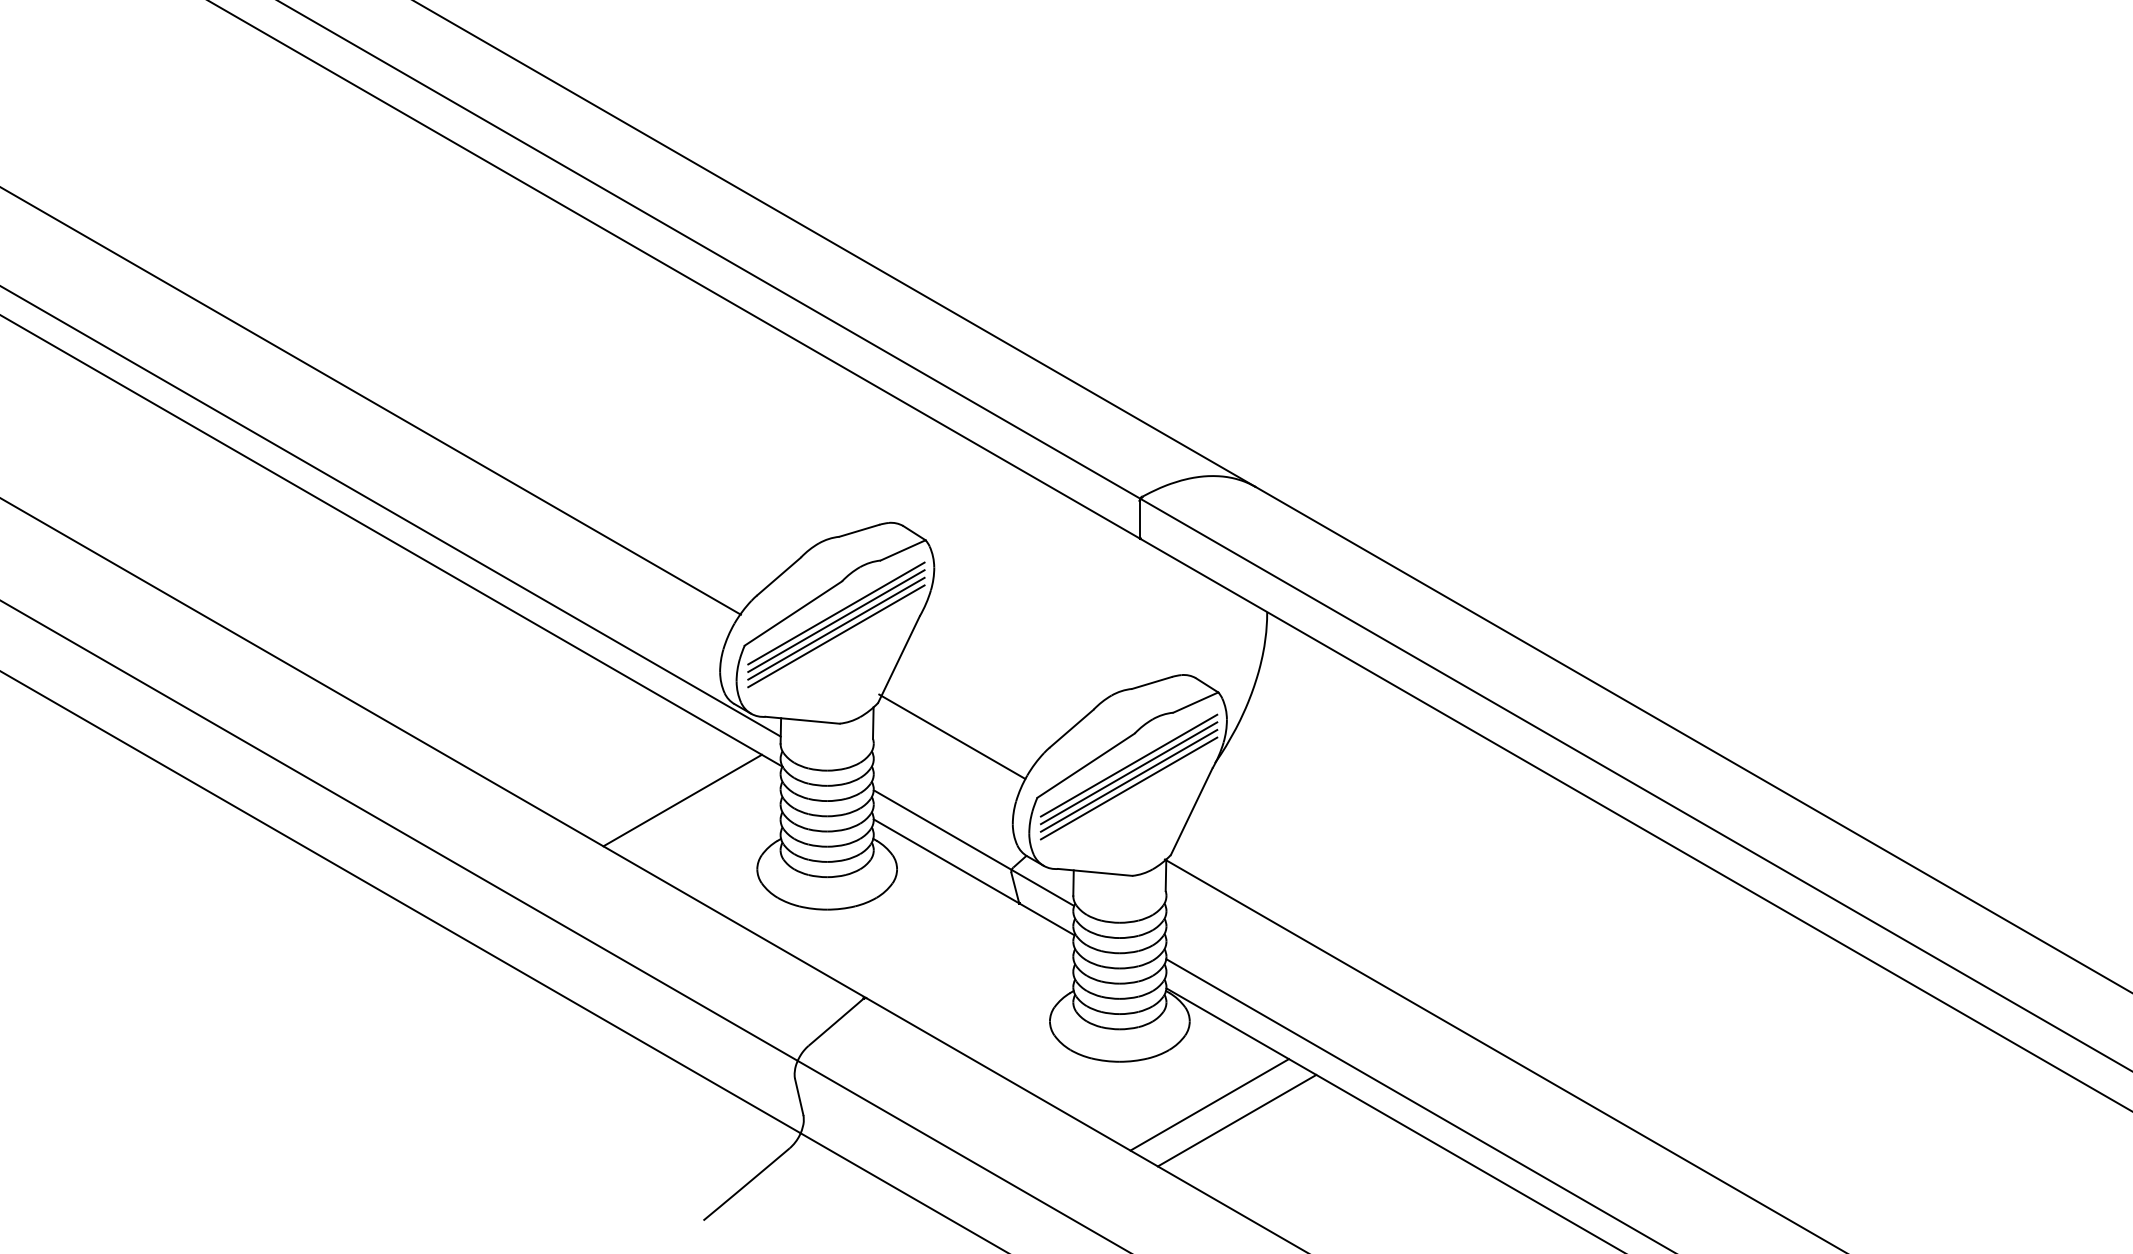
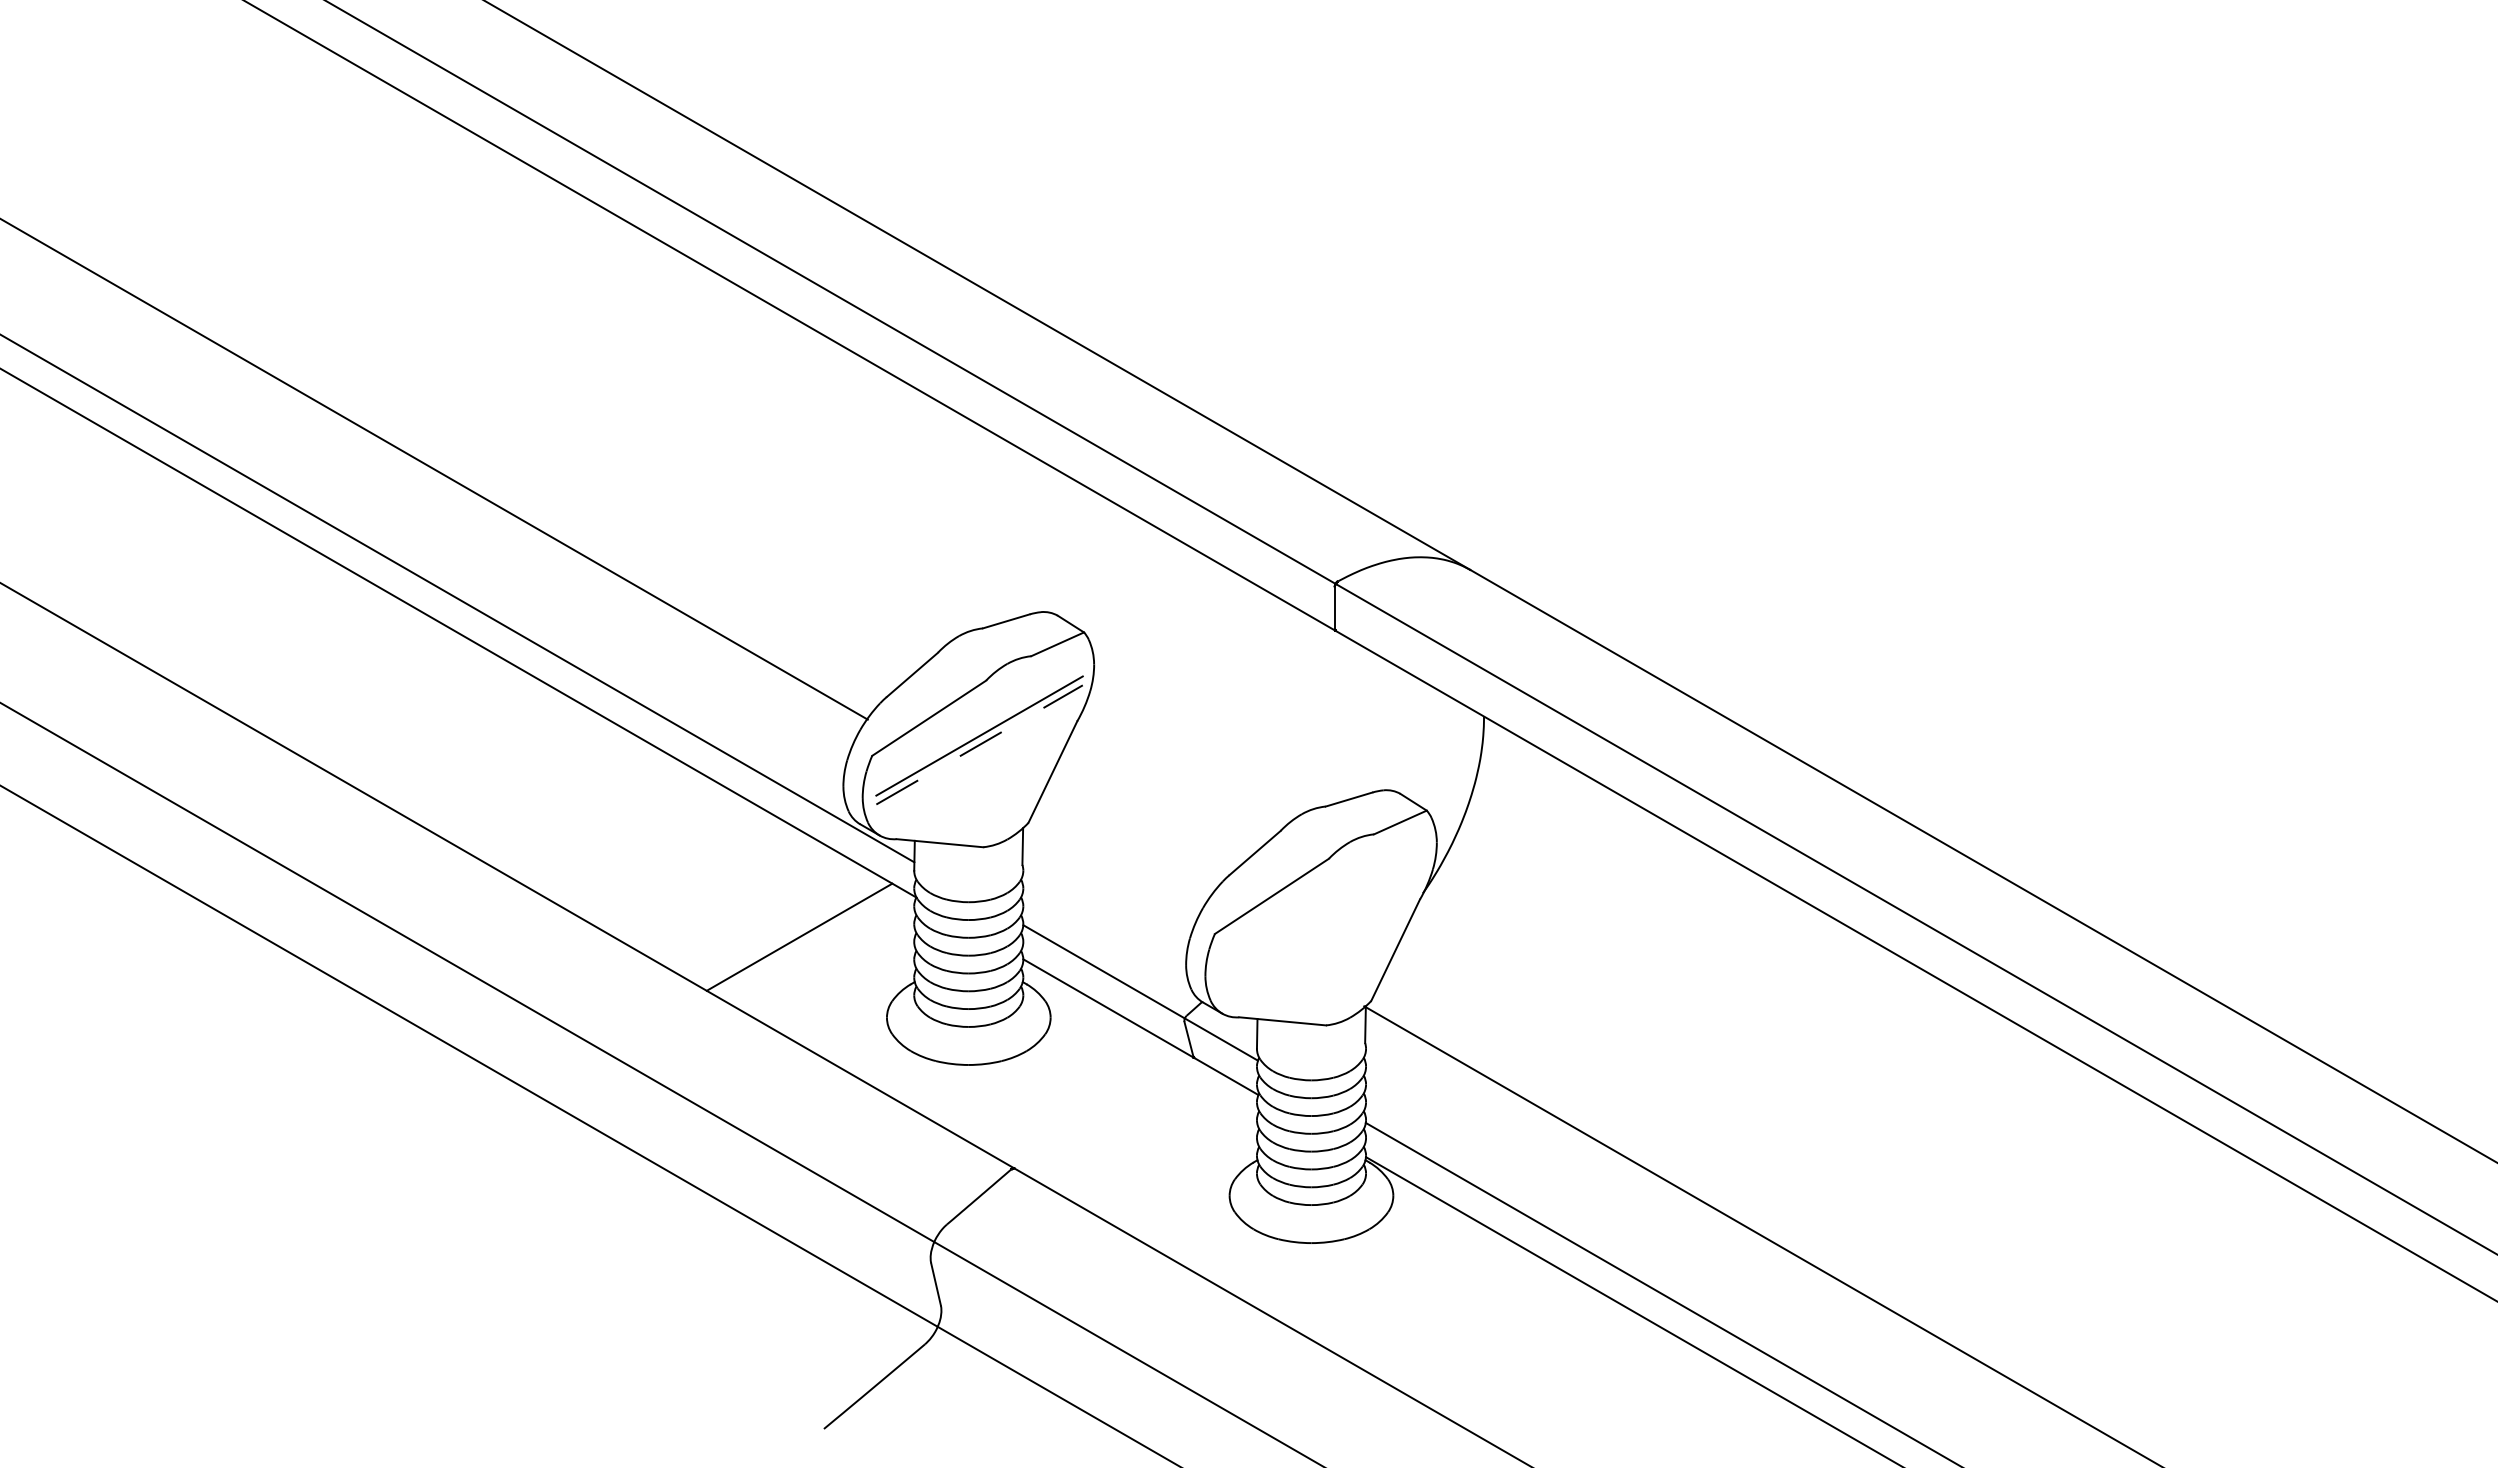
line: (836, 612) -> (979, 717), removed
line: (836, 620) -> (979, 726), removed
line: (837, 635) -> (980, 744), solid -> dashed
line: (951, 736) -> (1114, 862), removed
line: (1129, 764) -> (1322, 895), removed
line: (1129, 772) -> (1322, 904), removed
line: (1129, 780) -> (1322, 913), removed
line: (1129, 787) -> (1322, 922), removed
line: (1209, 1104) -> (1416, 1293), removed
line: (1236, 1120) -> (1448, 1311), removed

